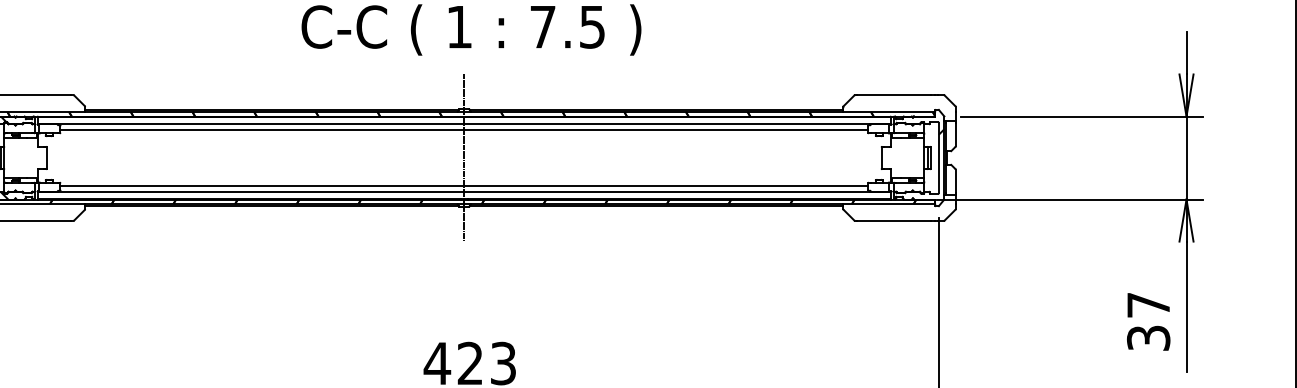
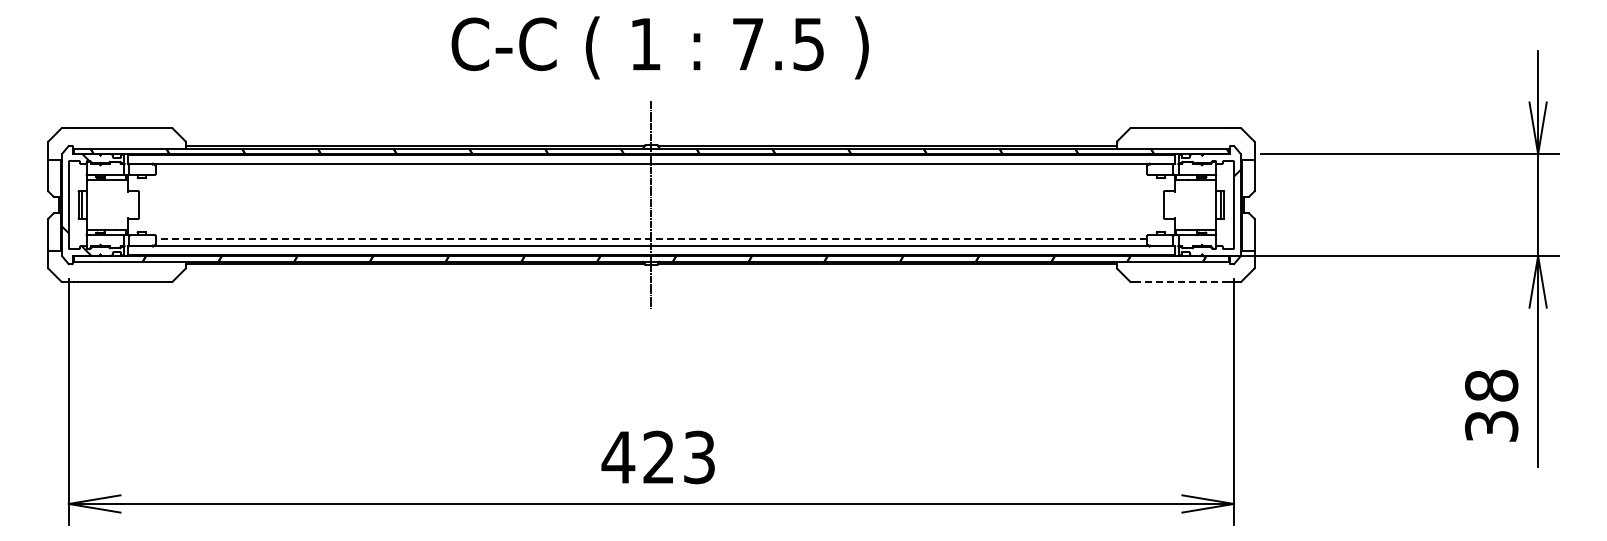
line: (464, 129) -> (651, 170), removed
line: (464, 186) -> (651, 239), solid -> dashed
line: (894, 221) -> (1179, 282), solid -> dashed
text: (1148, 304) -> (1491, 385), 37 -> 38

